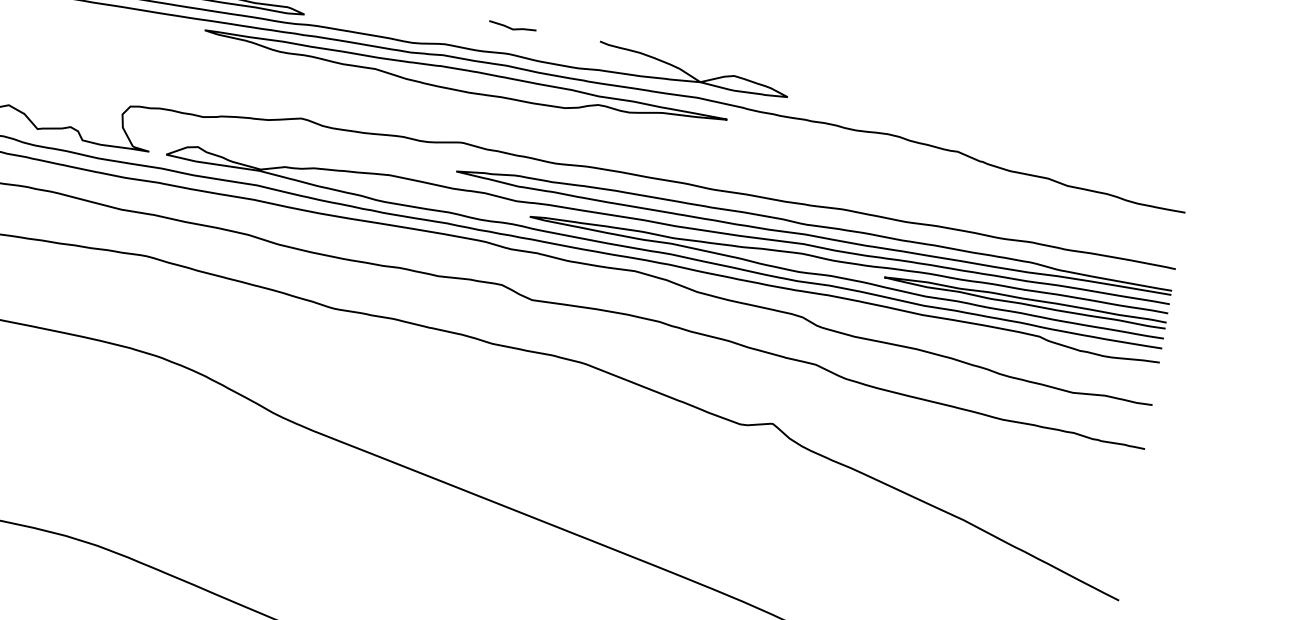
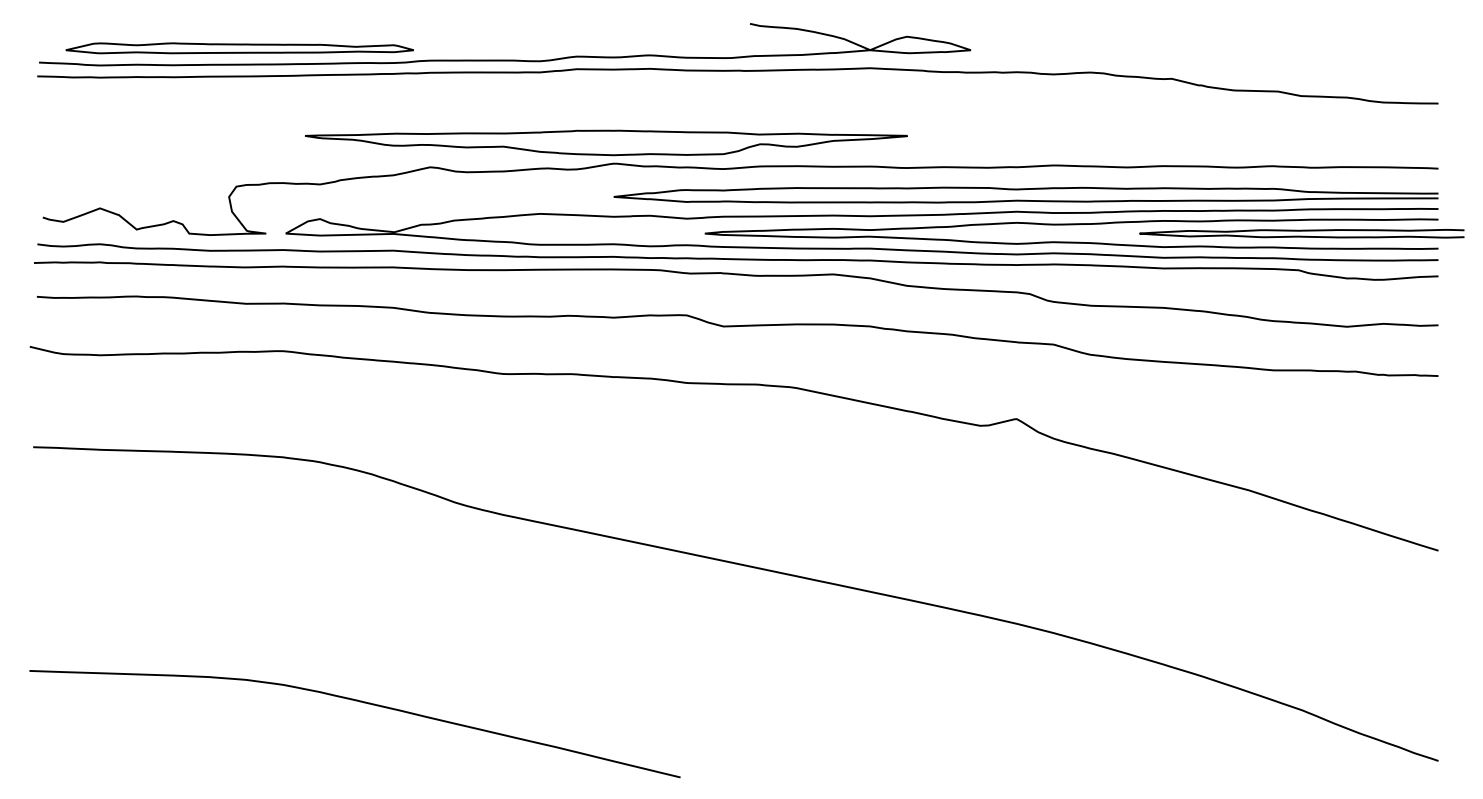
line: (512, 28) -> (649, 25), removed
part: (465, 80) -> (606, 142), moved
curve: (1025, 299) -> (1301, 231), moved

